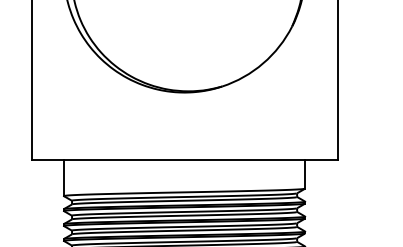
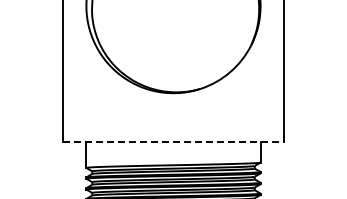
line: (184, 160) -> (173, 142), solid -> dashed

